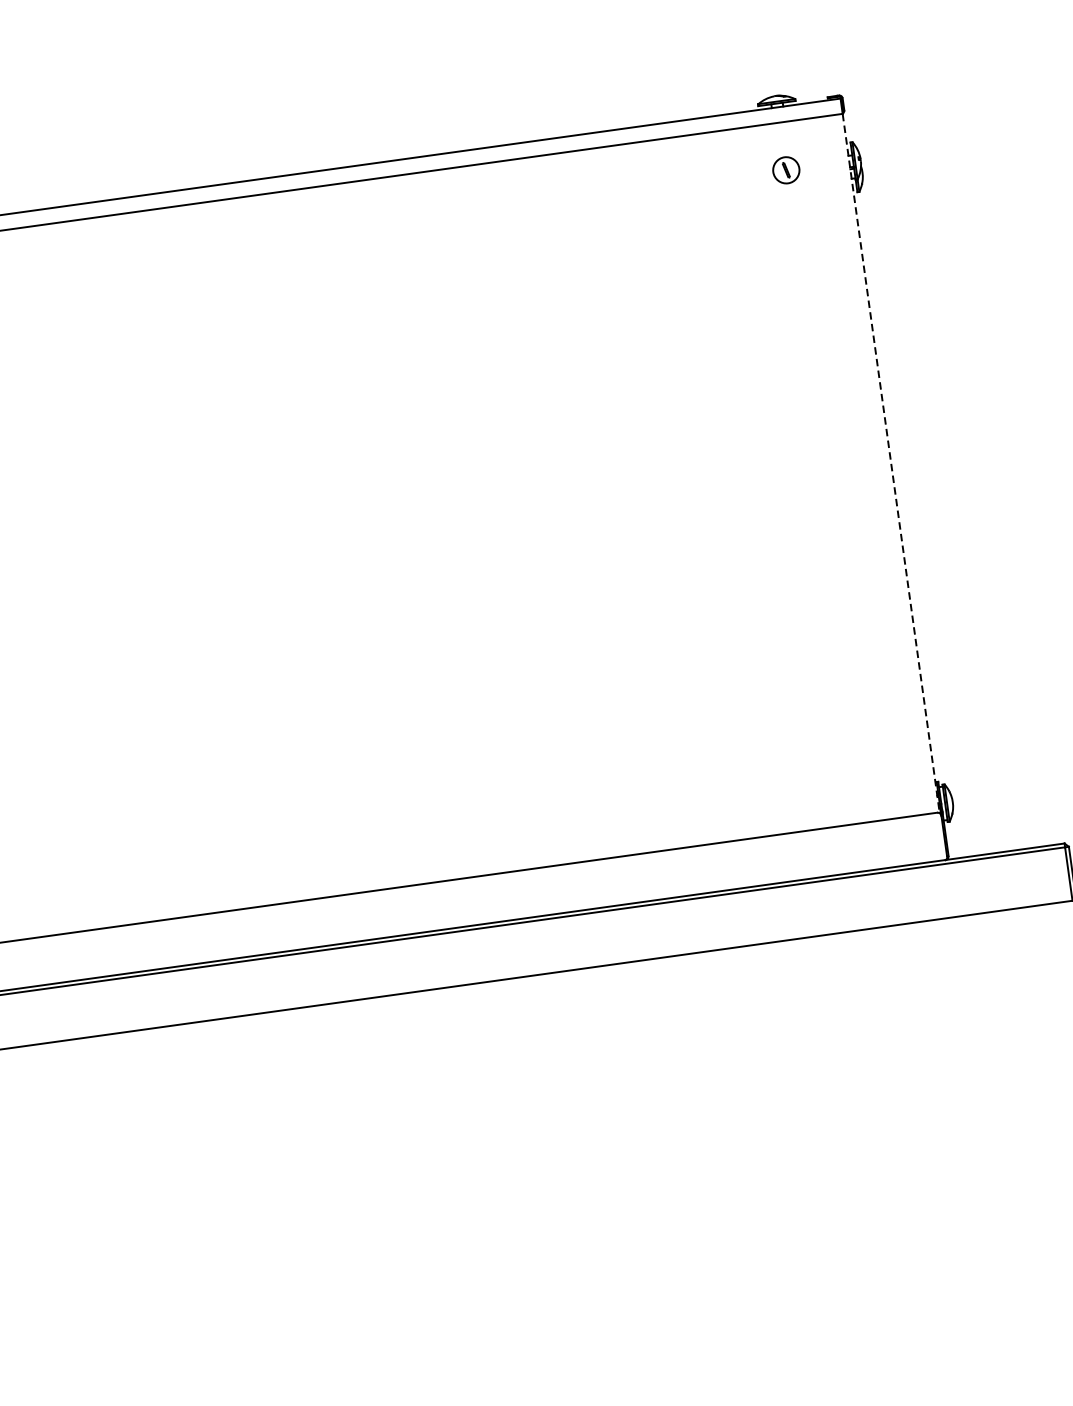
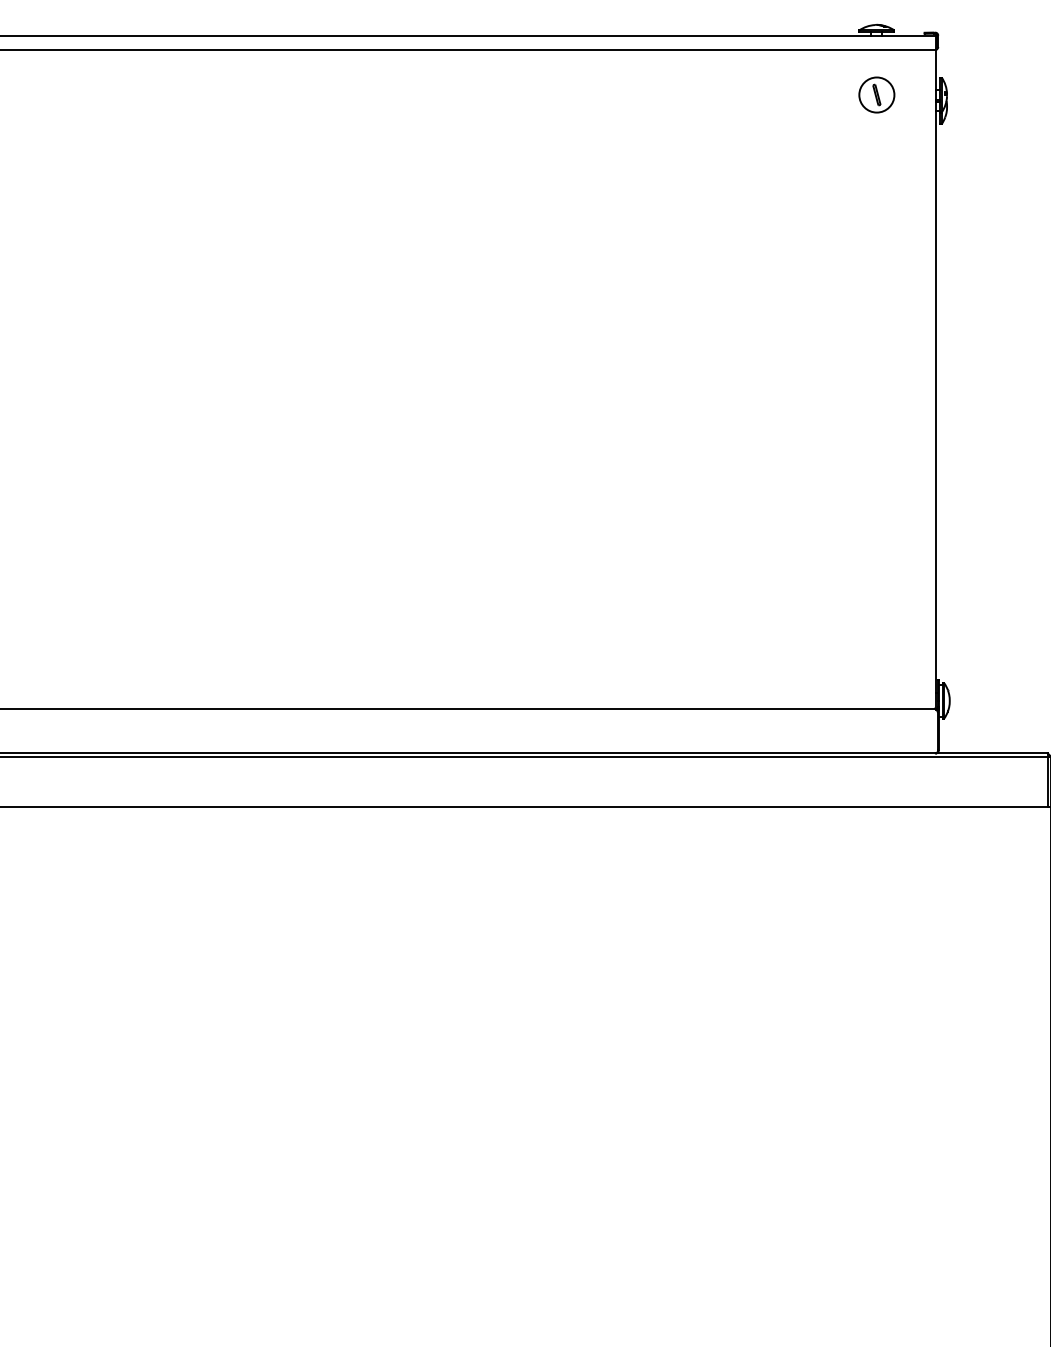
part: (785, 169) -> (876, 94), size x1.43
line: (891, 463) -> (936, 379), dashed -> solid

